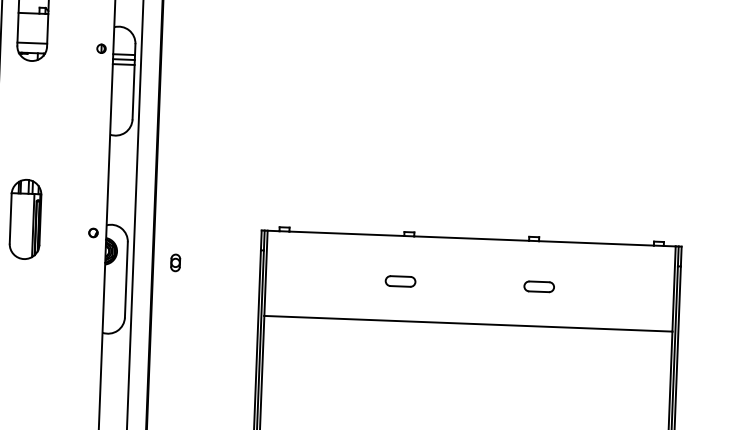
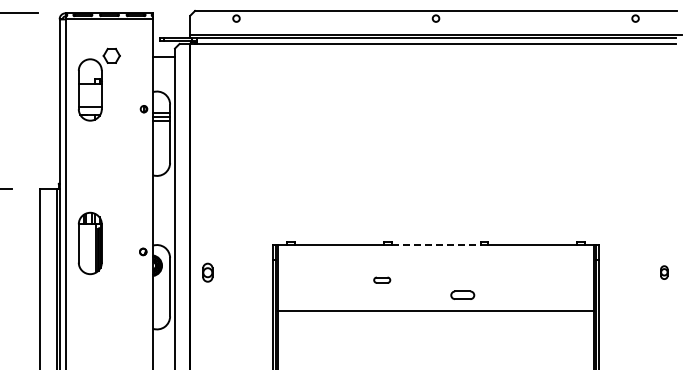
line: (472, 239) -> (436, 245), solid -> dashed
part: (175, 262) -> (207, 272), size x1.4
part: (399, 280) -> (381, 279), size x0.7
part: (538, 285) -> (462, 294), moved

